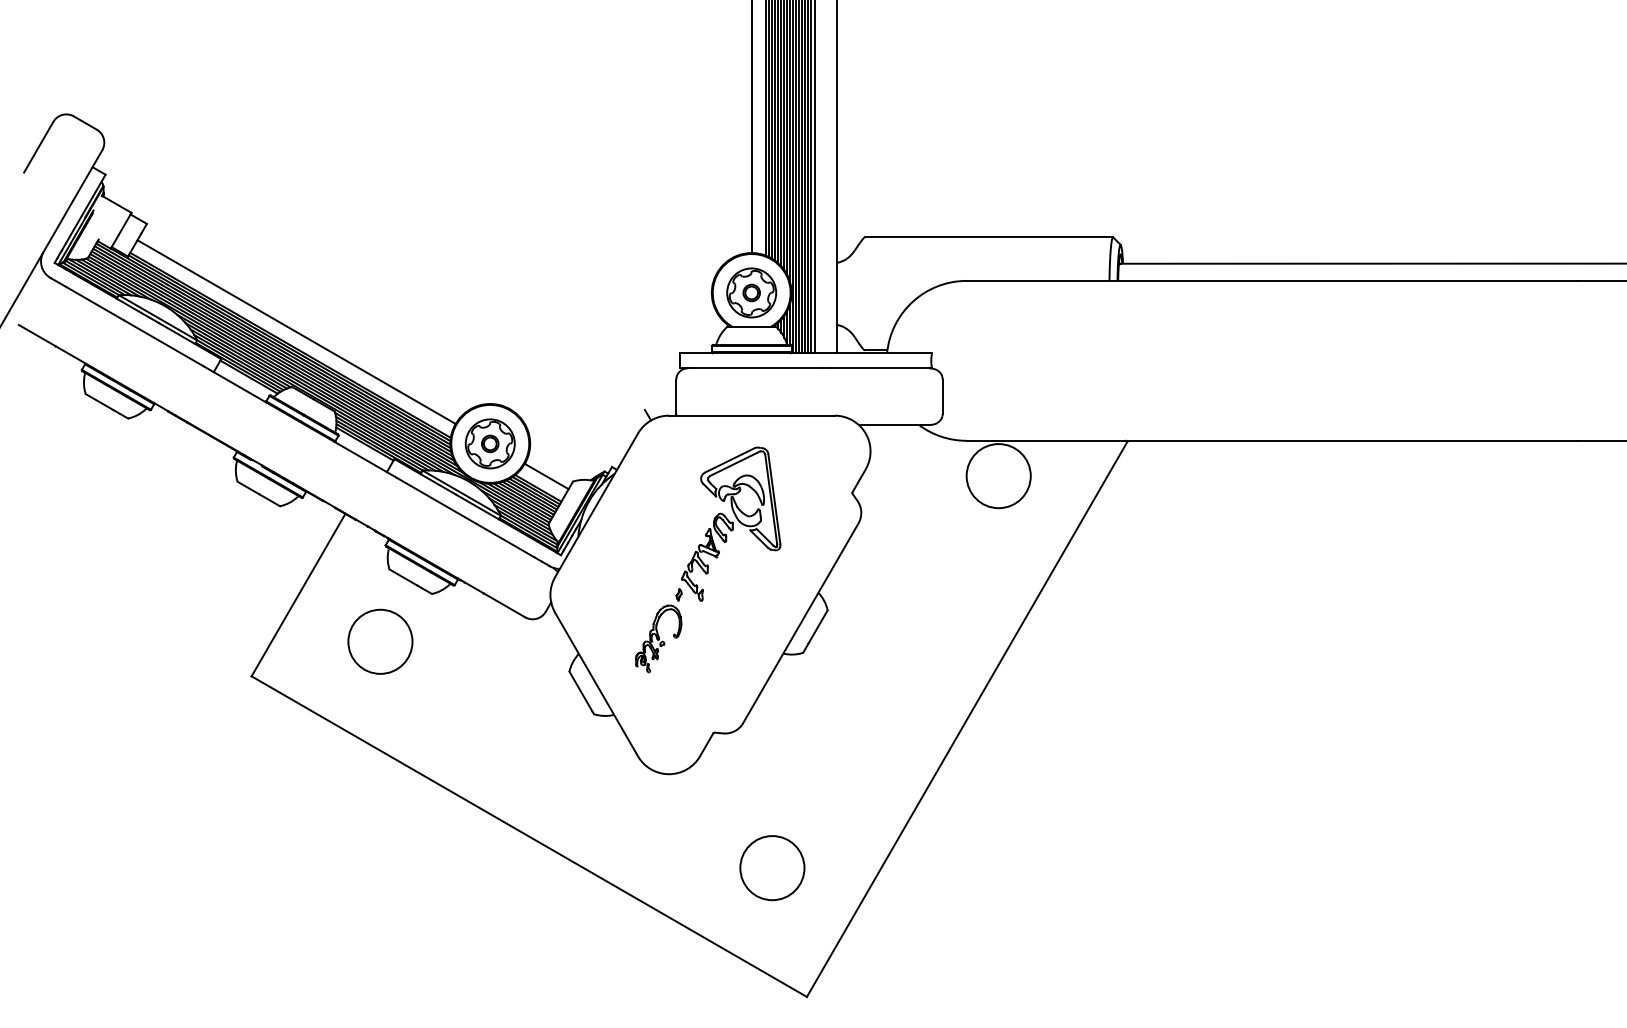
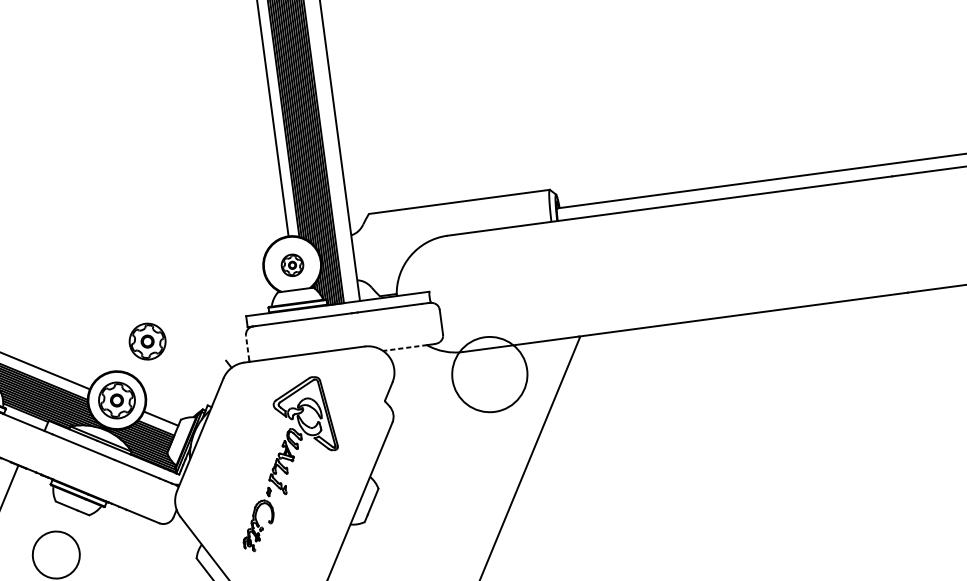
part: (751, 292) -> (292, 265), size x0.6
part: (541, 369) -> (147, 341), added
line: (676, 396) -> (247, 347), solid -> dashed
line: (888, 424) -> (404, 347), solid -> dashed
circle: (998, 476) -> (489, 374), size x1.6

